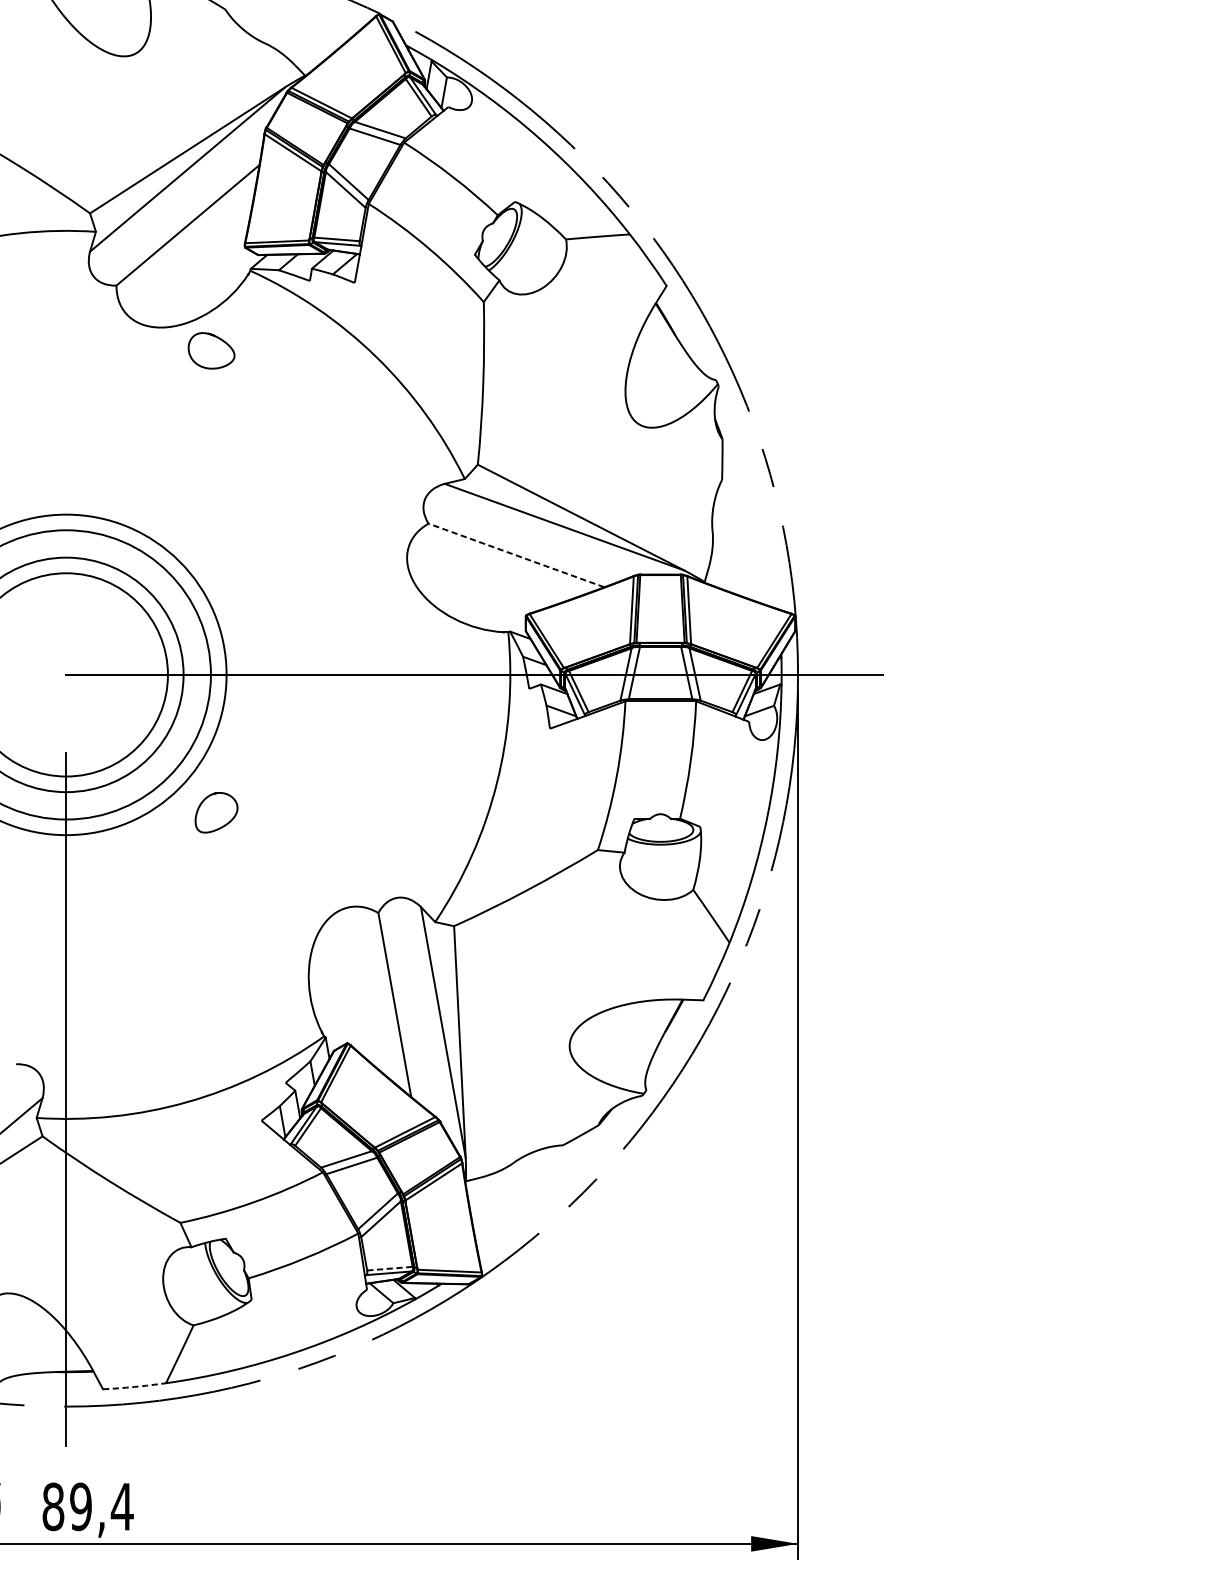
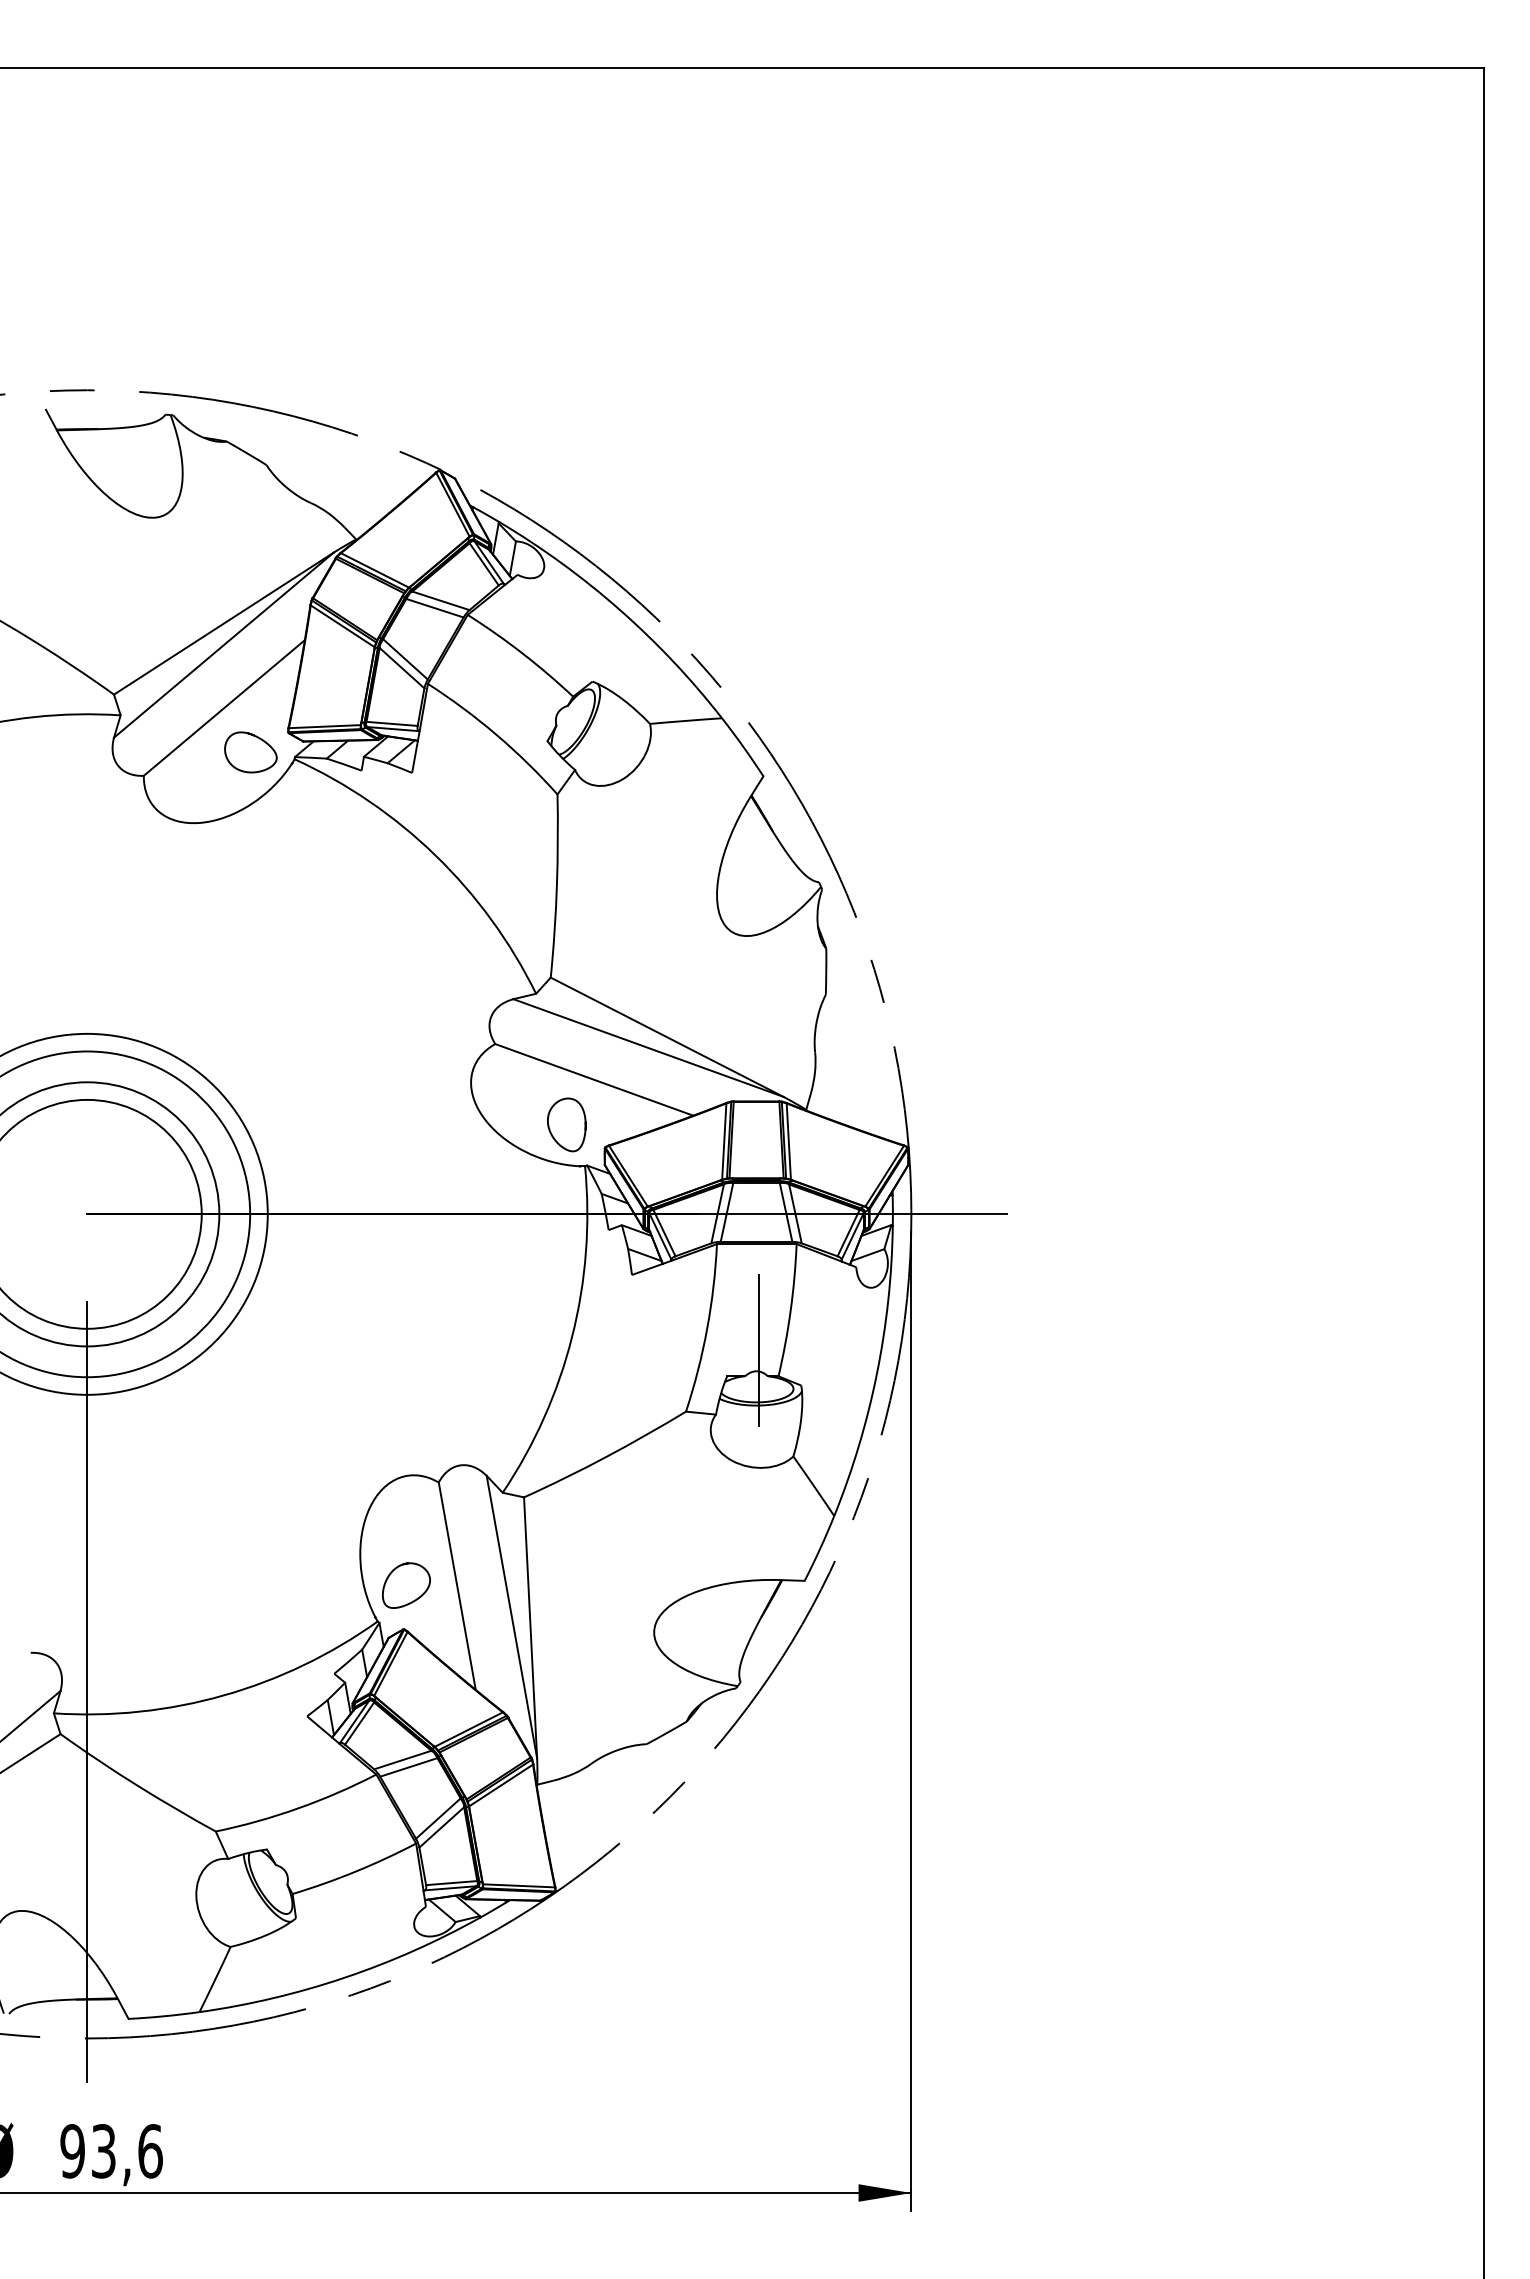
curve: (217, 338) -> (257, 738), moved
line: (515, 555) -> (593, 1079), dashed -> solid
curve: (477, 599) -> (550, 1129), added
line: (663, 794) -> (759, 1349), added
curve: (223, 825) -> (414, 1599), moved
line: (389, 1269) -> (451, 1883), dashed -> solid
arc: (134, 1387) -> (164, 2016), dashed -> solid
text: (87, 1506) -> (111, 2151), 89,4 -> 93,6

